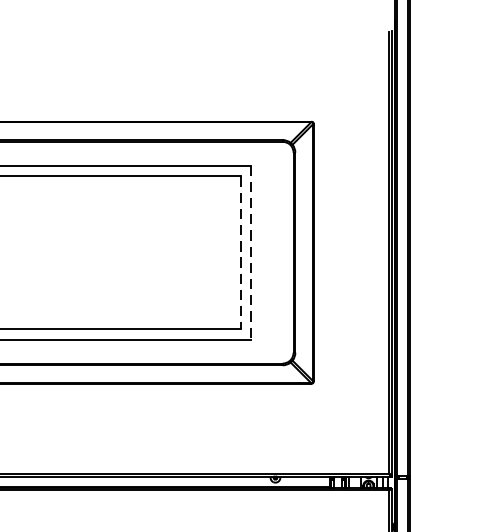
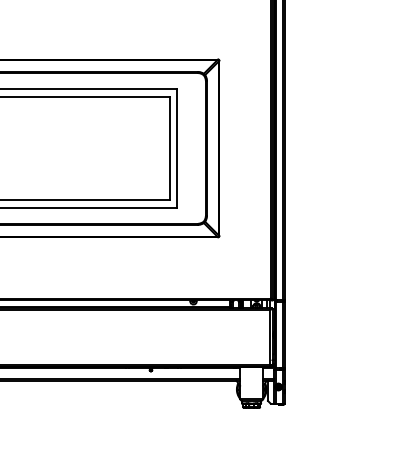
line: (240, 252) -> (169, 148), dashed -> solid
line: (251, 252) -> (177, 148), dashed -> solid

